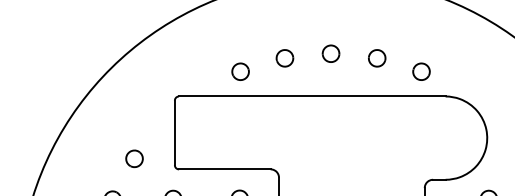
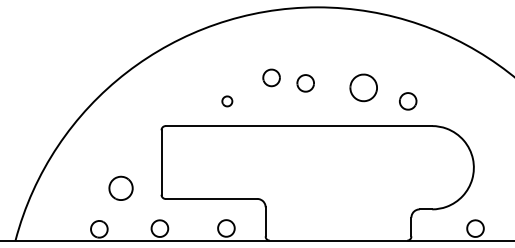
part: (330, 53) -> (305, 83), moved
part: (284, 57) -> (271, 77), moved
part: (376, 57) -> (363, 87), size x1.6
part: (240, 71) -> (227, 101), size x0.6
part: (134, 158) -> (121, 188), size x1.4

